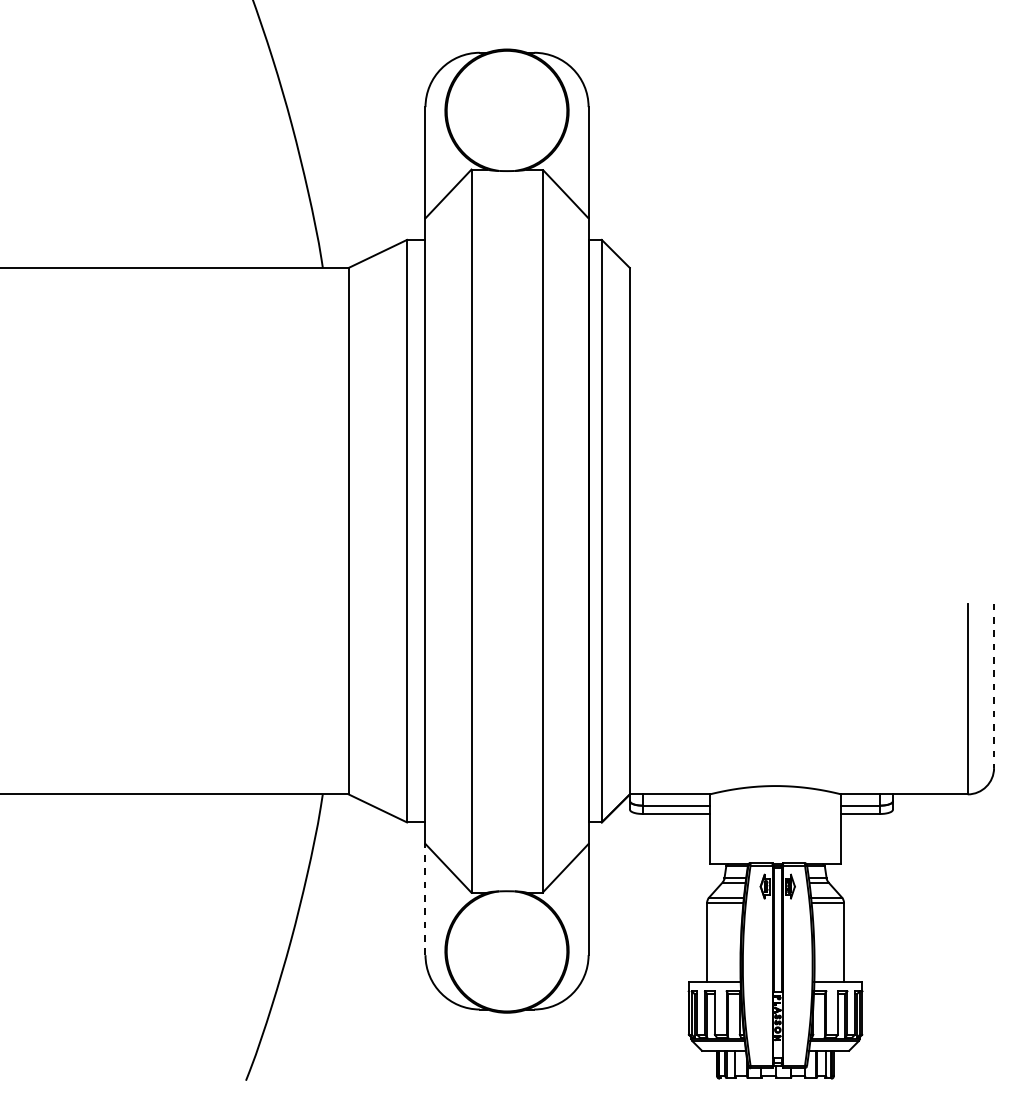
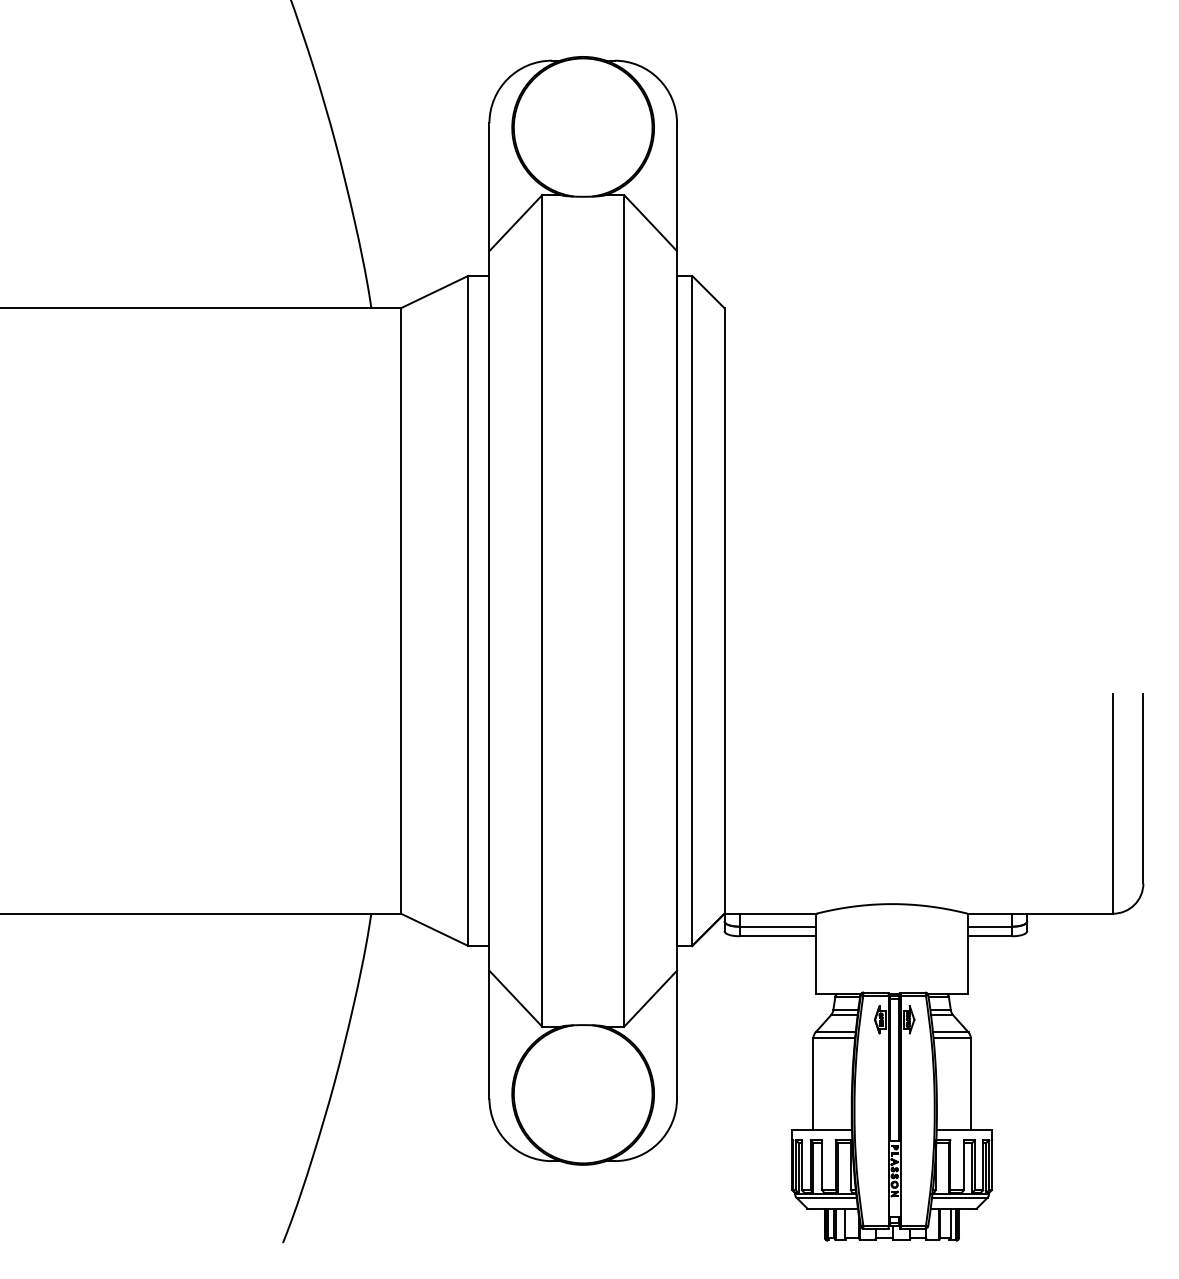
line: (994, 685) -> (1143, 788), dashed -> solid
line: (425, 899) -> (489, 1034), dashed -> solid

